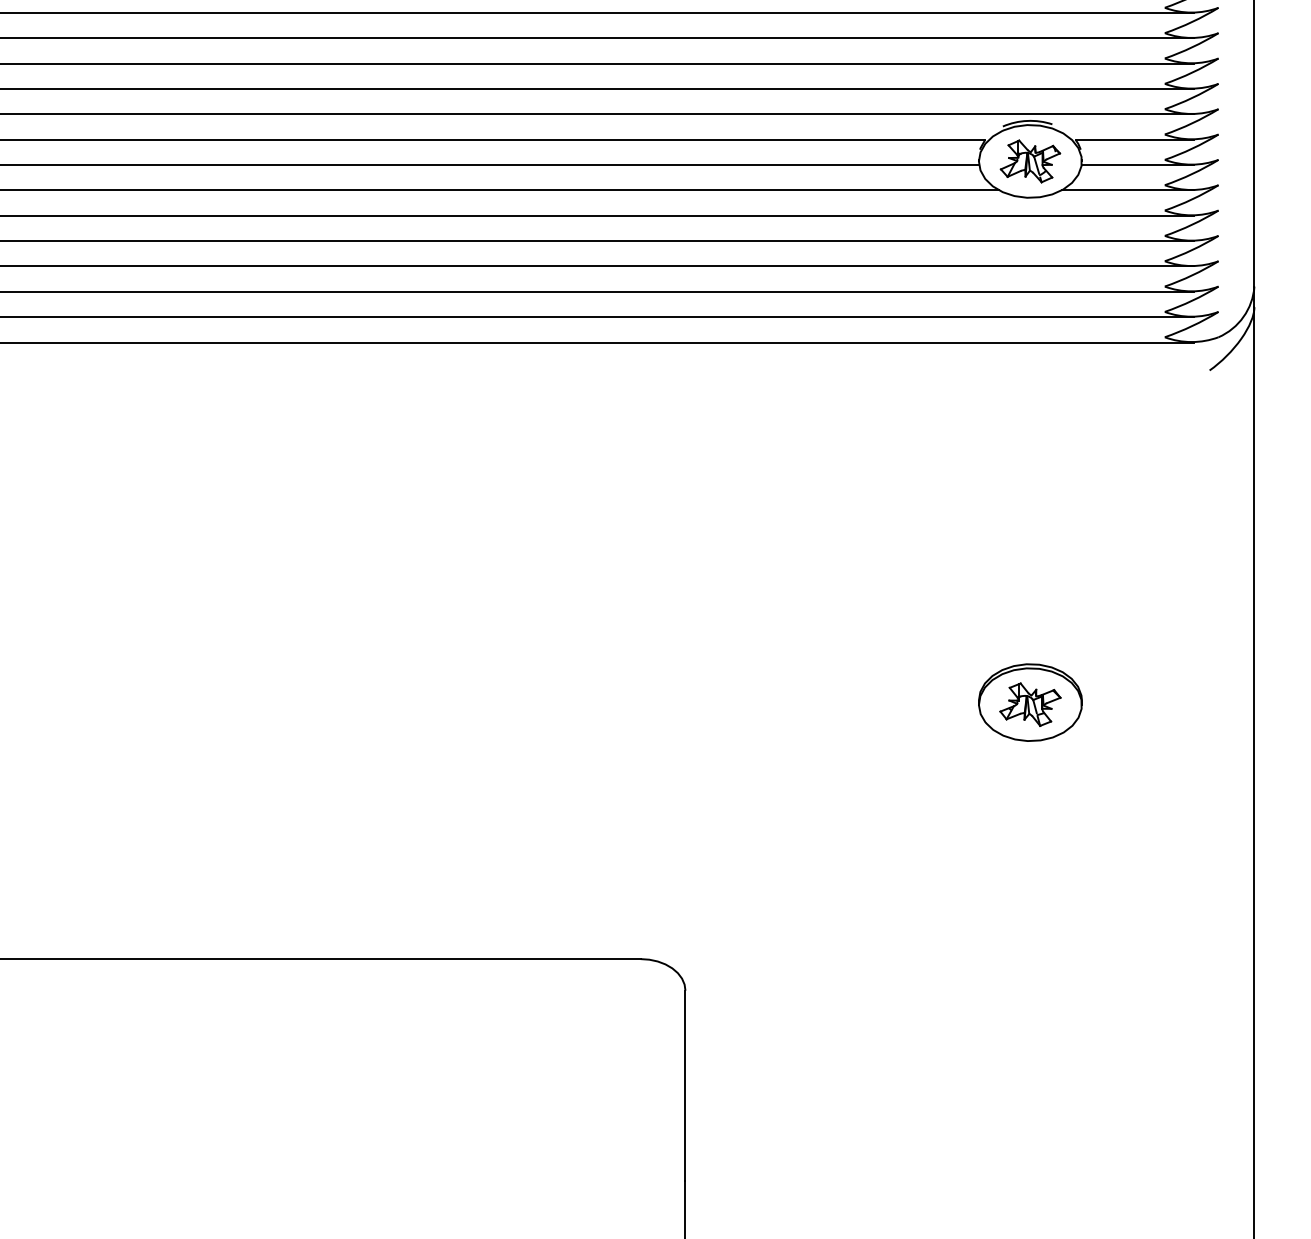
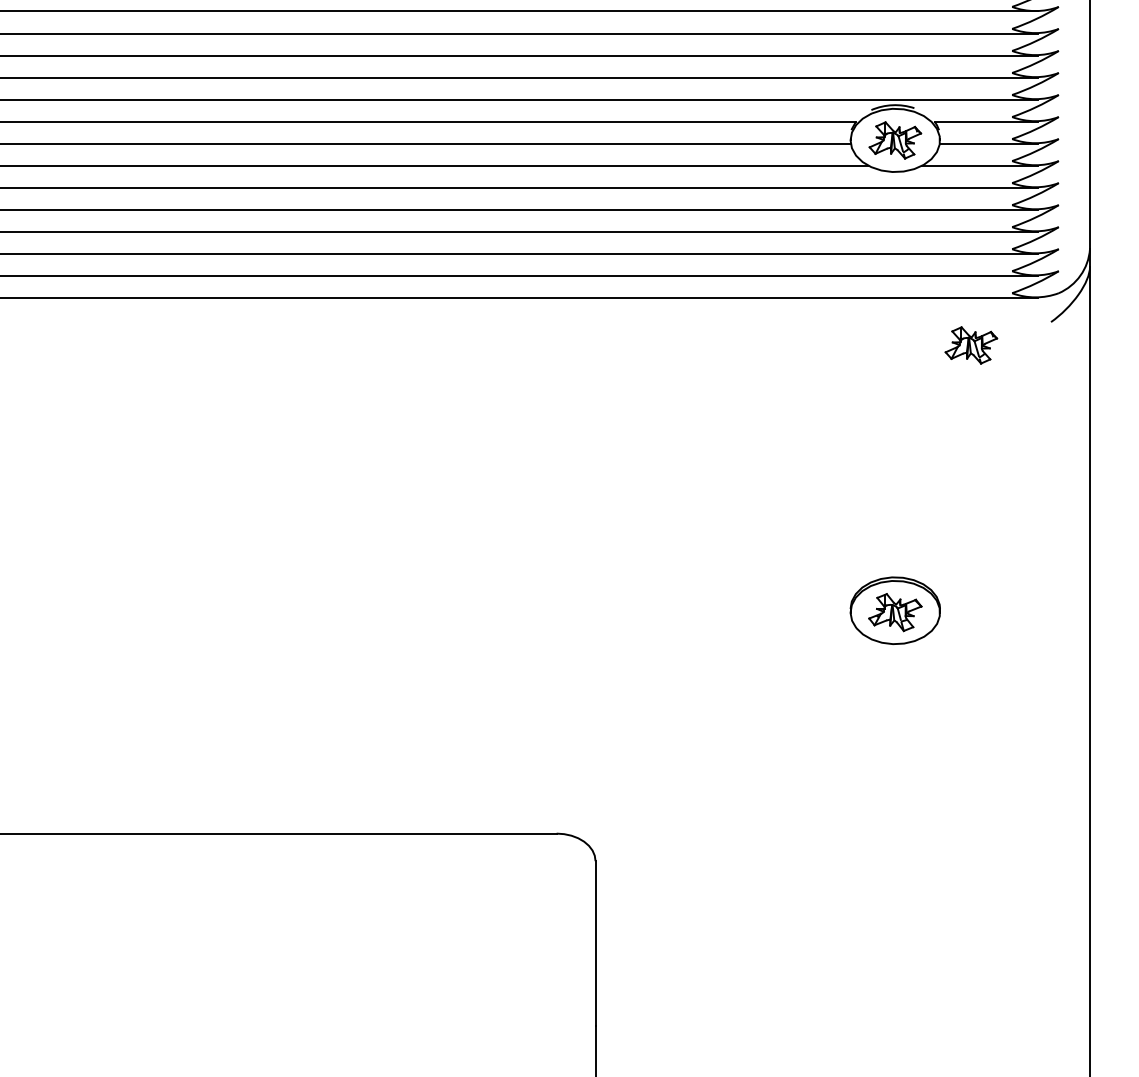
part: (1118, 397) -> (971, 345), added

